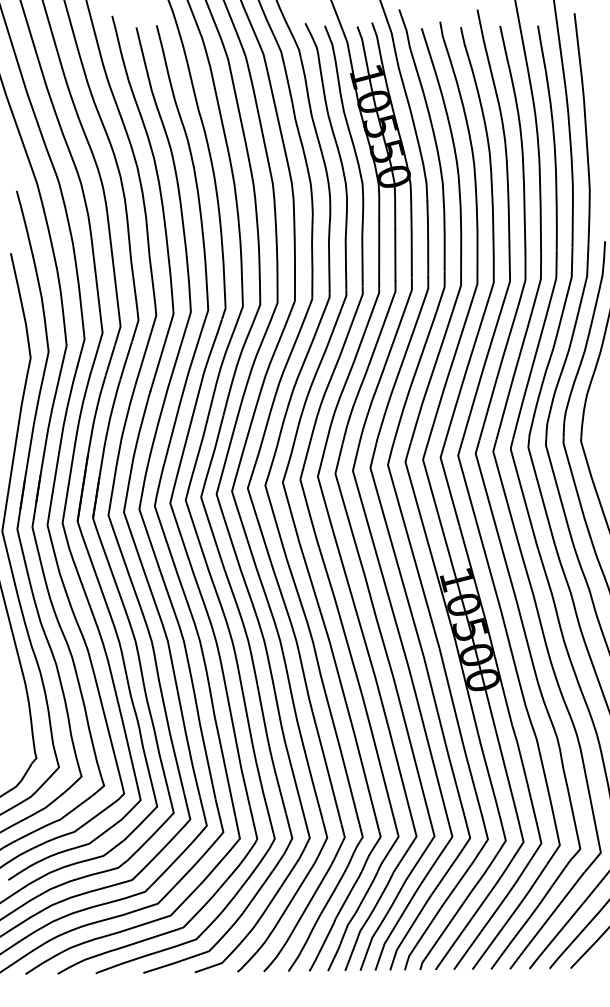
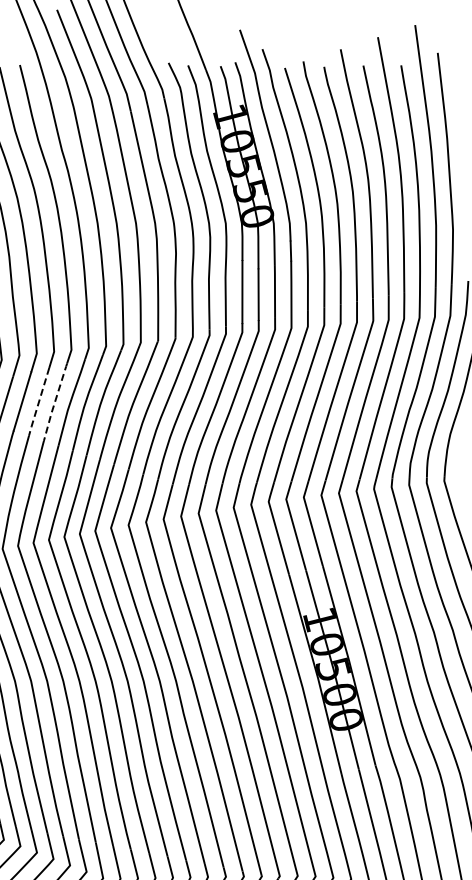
line: (191, 362) -> (54, 402), solid -> dashed
line: (175, 363) -> (38, 403), solid -> dashed

